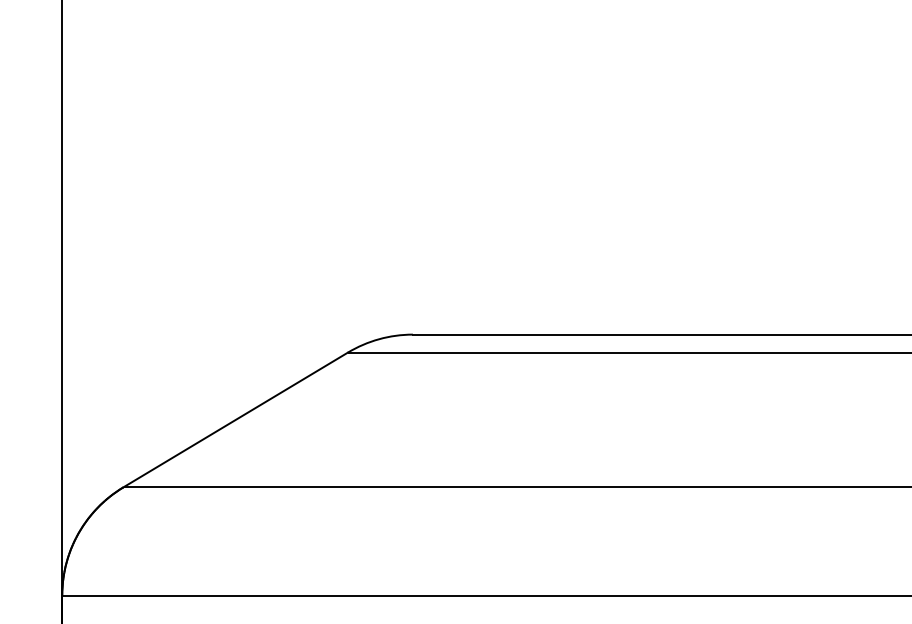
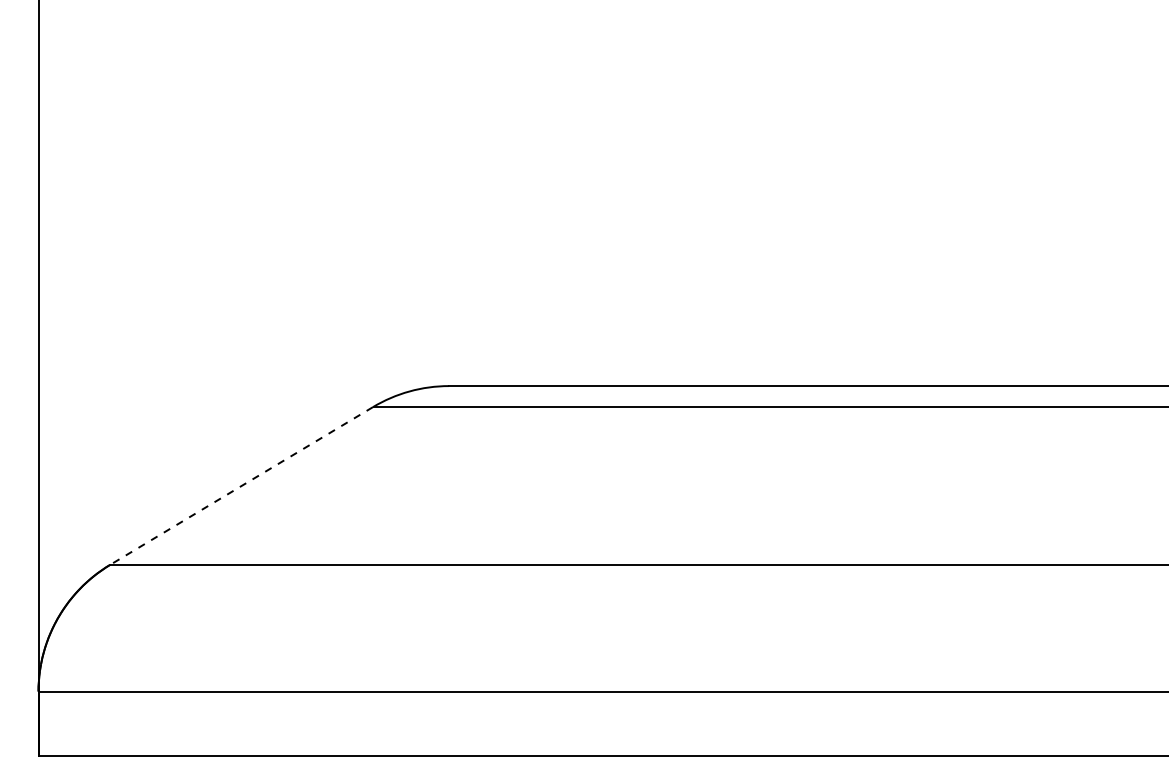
line: (235, 420) -> (241, 486), solid -> dashed

